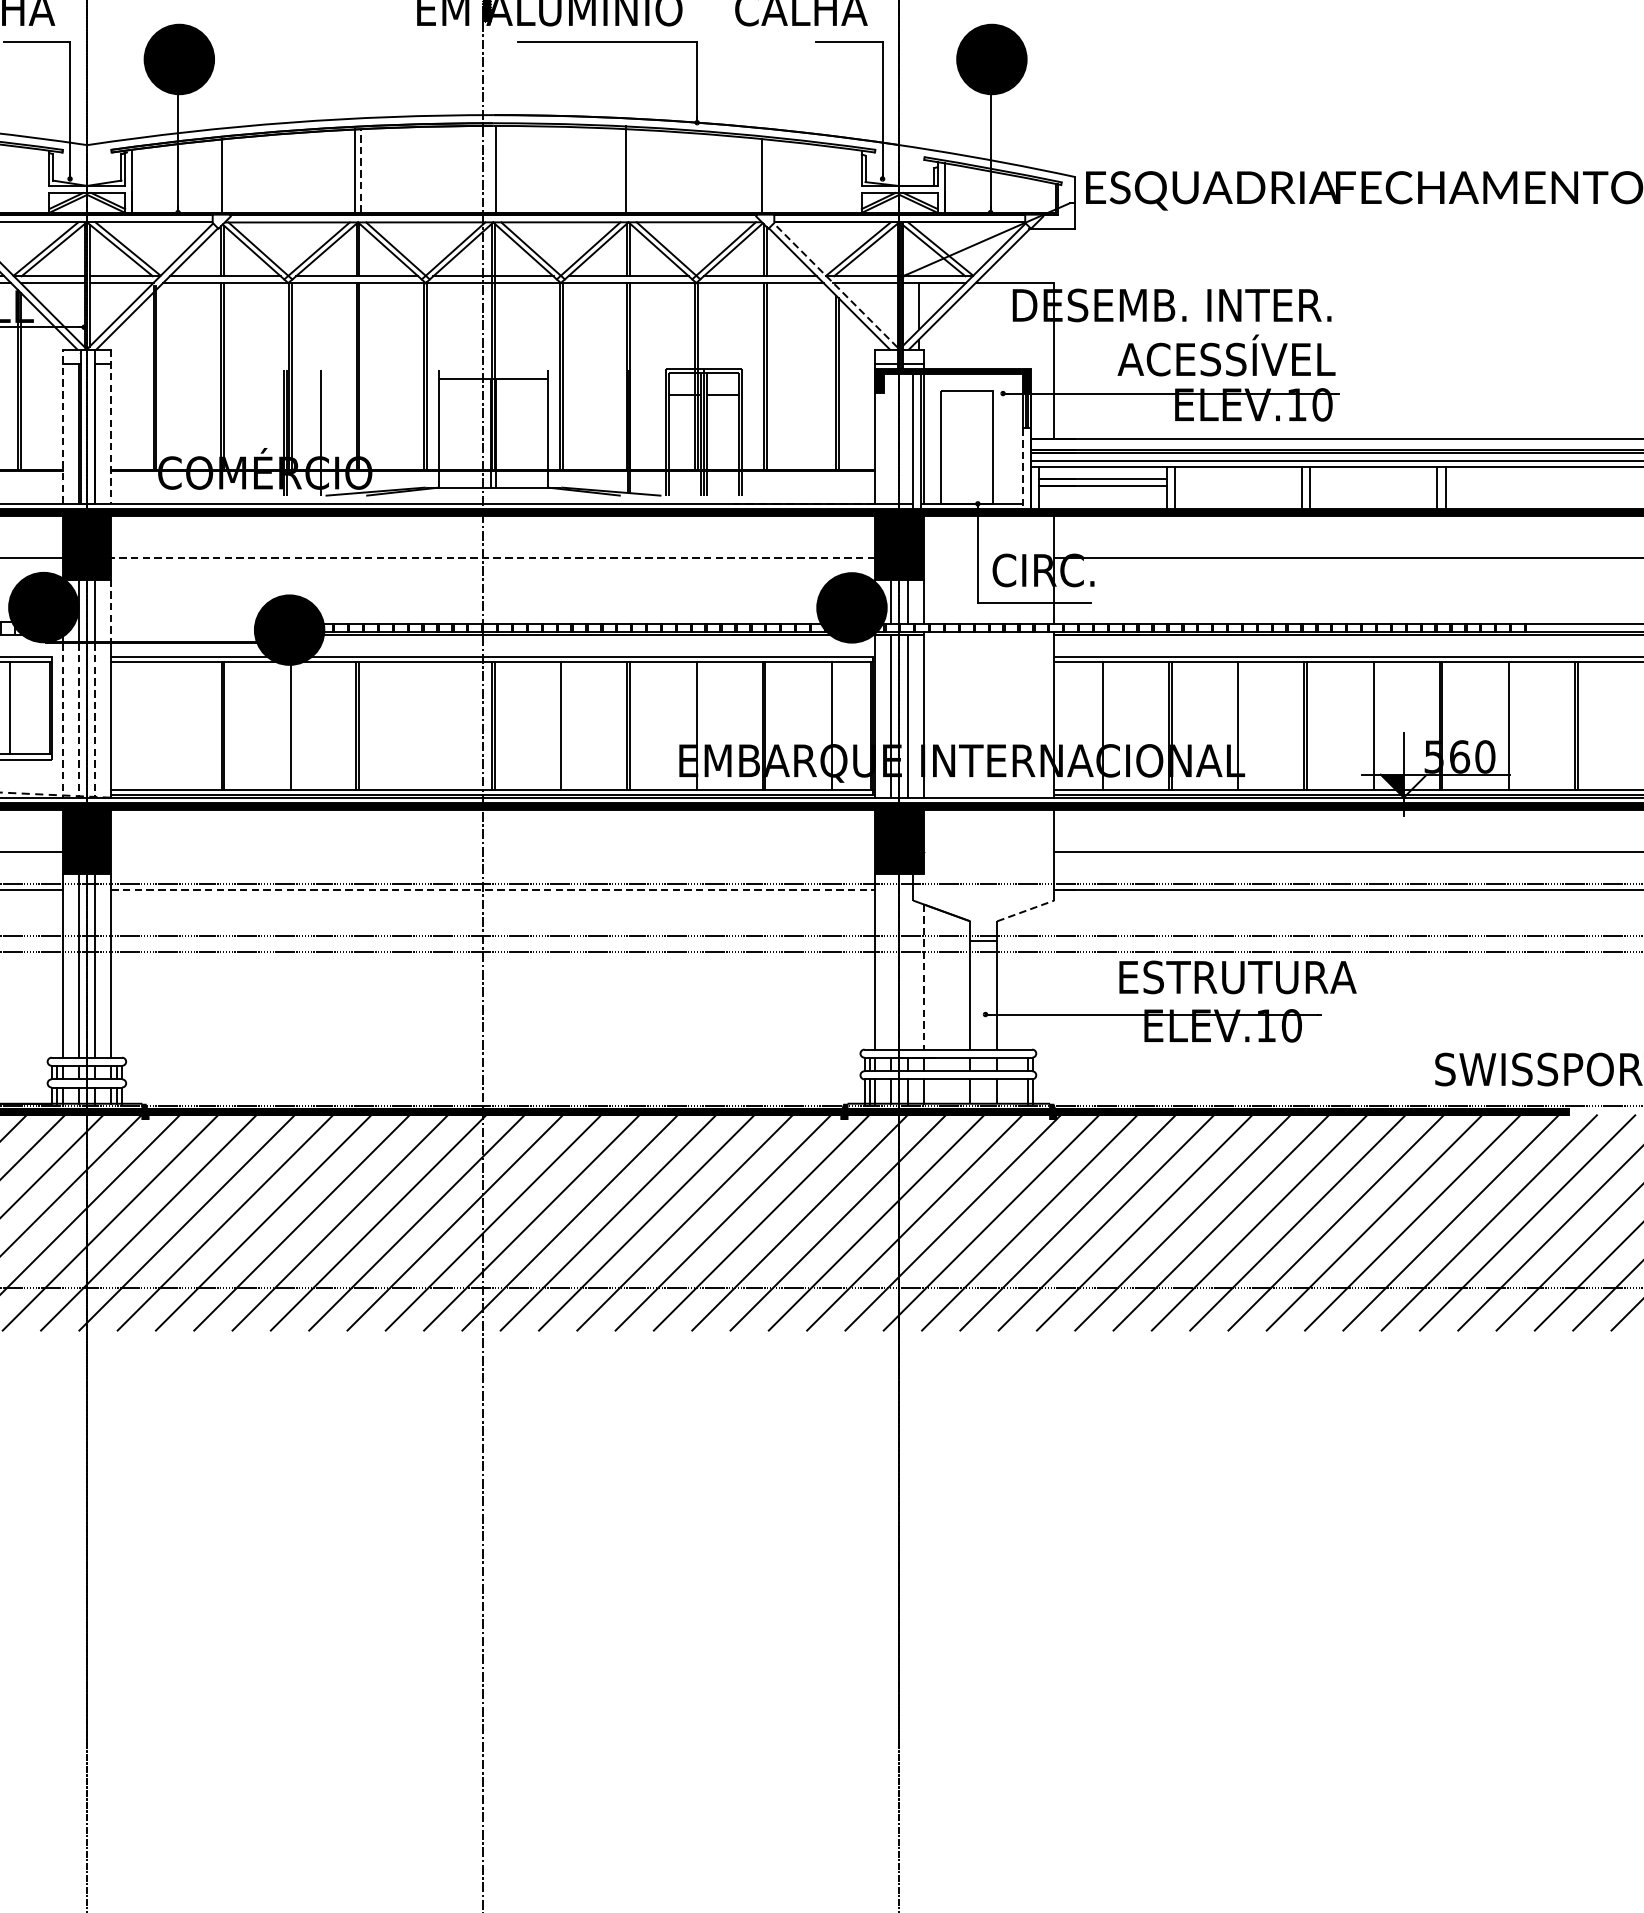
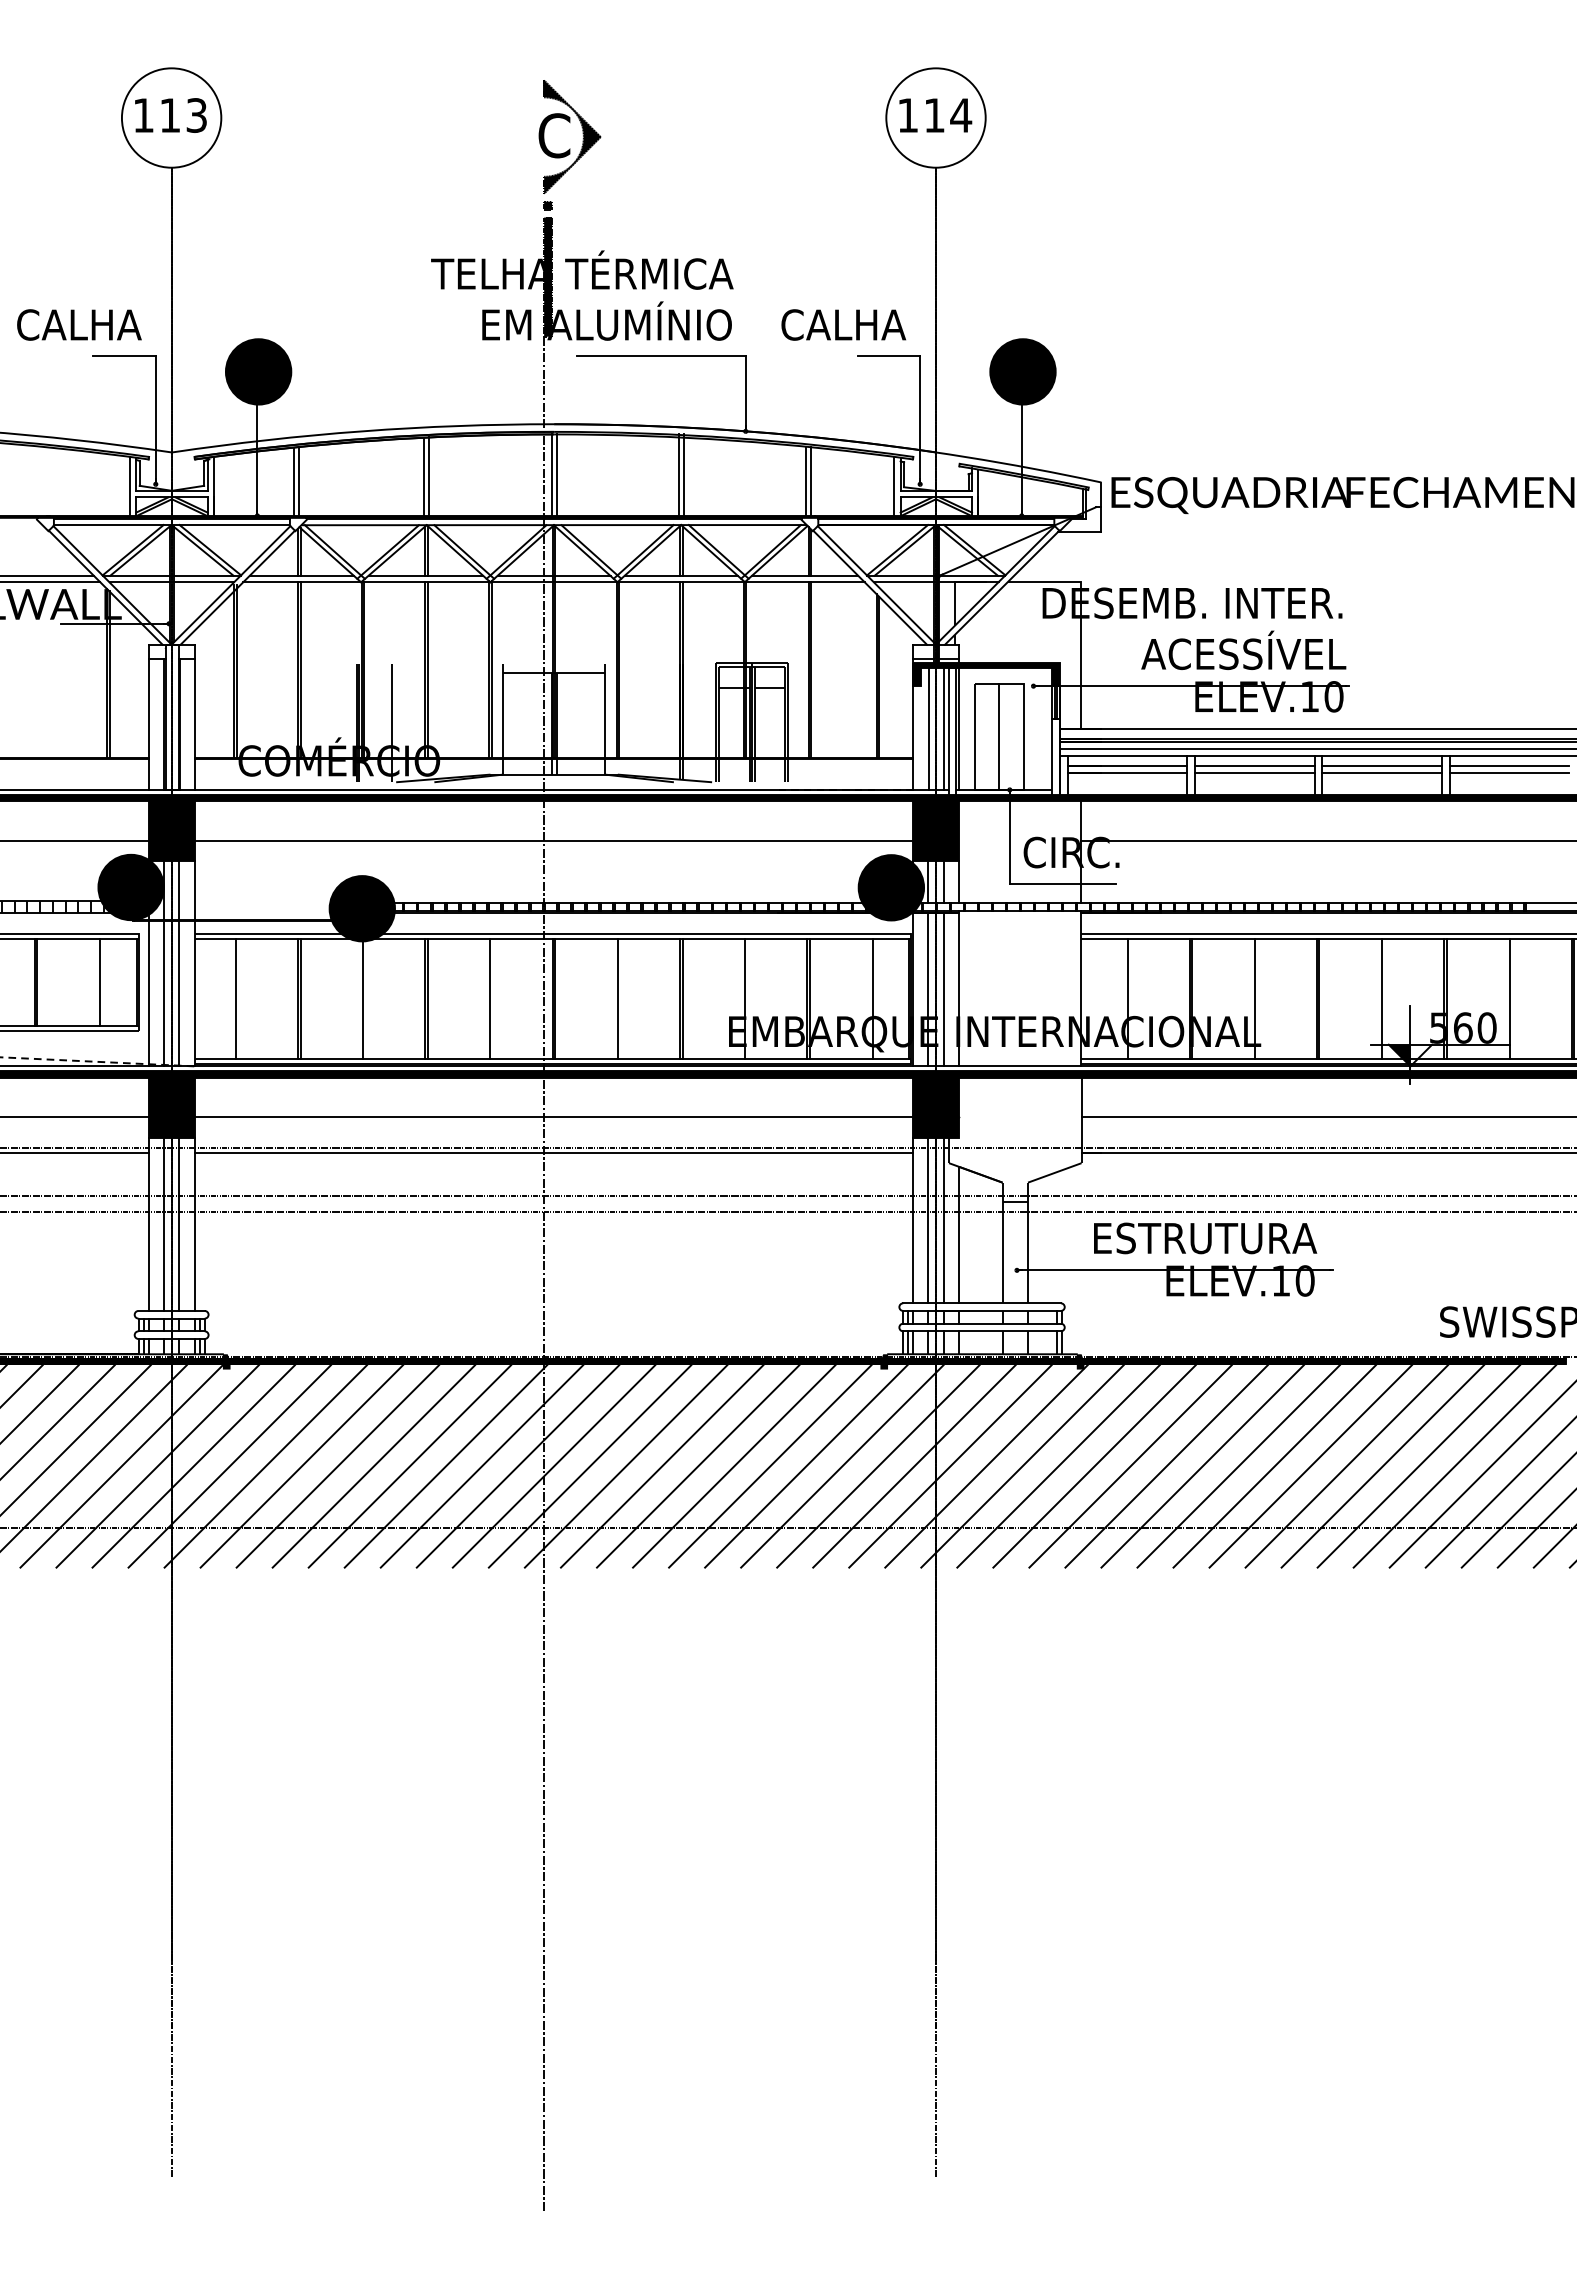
line: (490, 169) -> (551, 475), added
line: (632, 169) -> (684, 475), added
line: (361, 170) -> (429, 476), dashed -> solid
line: (216, 175) -> (293, 481), added
line: (767, 175) -> (811, 481), added
line: (42, 181) -> (129, 486), added
line: (855, 181) -> (894, 486), added
line: (835, 285) -> (875, 584), dashed -> solid
line: (62, 426) -> (148, 717), dashed -> solid
line: (111, 426) -> (194, 717), dashed -> solid
line: (891, 438) -> (928, 728), added
line: (907, 438) -> (943, 728), added
line: (966, 447) -> (999, 736), added
line: (1023, 469) -> (1052, 757), dashed -> solid
line: (1237, 478) -> (1254, 766), added
line: (1374, 478) -> (1382, 766), added
line: (1509, 478) -> (1509, 766), added
line: (1237, 485) -> (1254, 772), added
line: (1374, 485) -> (1382, 772), added
line: (1509, 485) -> (1509, 772), added
line: (492, 557) -> (553, 840), dashed -> solid
line: (111, 610) -> (194, 890), dashed -> solid
line: (62, 720) -> (148, 993), dashed -> solid
line: (79, 720) -> (164, 993), dashed -> solid
line: (95, 720) -> (179, 993), dashed -> solid
line: (155, 725) -> (236, 998), added
line: (425, 725) -> (490, 998), added
line: (492, 852) -> (553, 1117), added
line: (493, 889) -> (554, 1152), dashed -> solid
line: (1026, 910) -> (1055, 1172), dashed -> solid
line: (891, 961) -> (928, 1220), added
line: (907, 961) -> (943, 1220), added
line: (923, 977) -> (958, 1235), dashed -> solid
text: (1237, 977) -> (1205, 1238), moved

